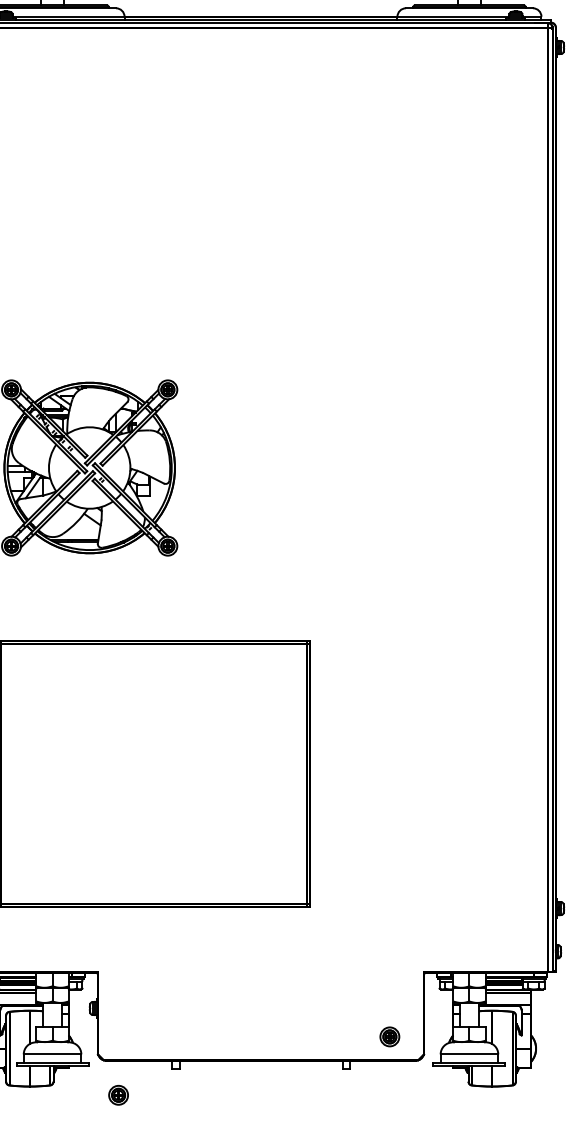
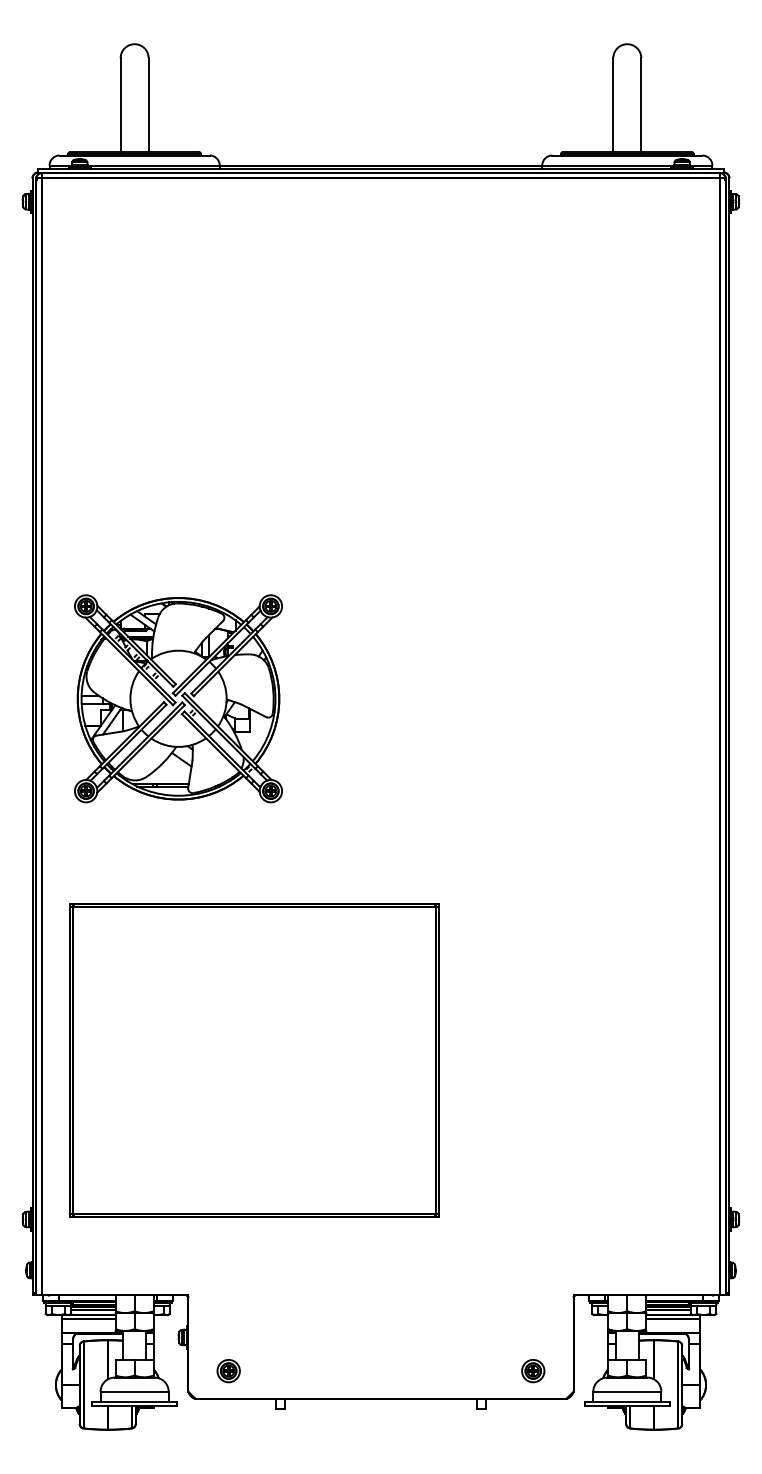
part: (118, 1095) -> (228, 1371), moved

